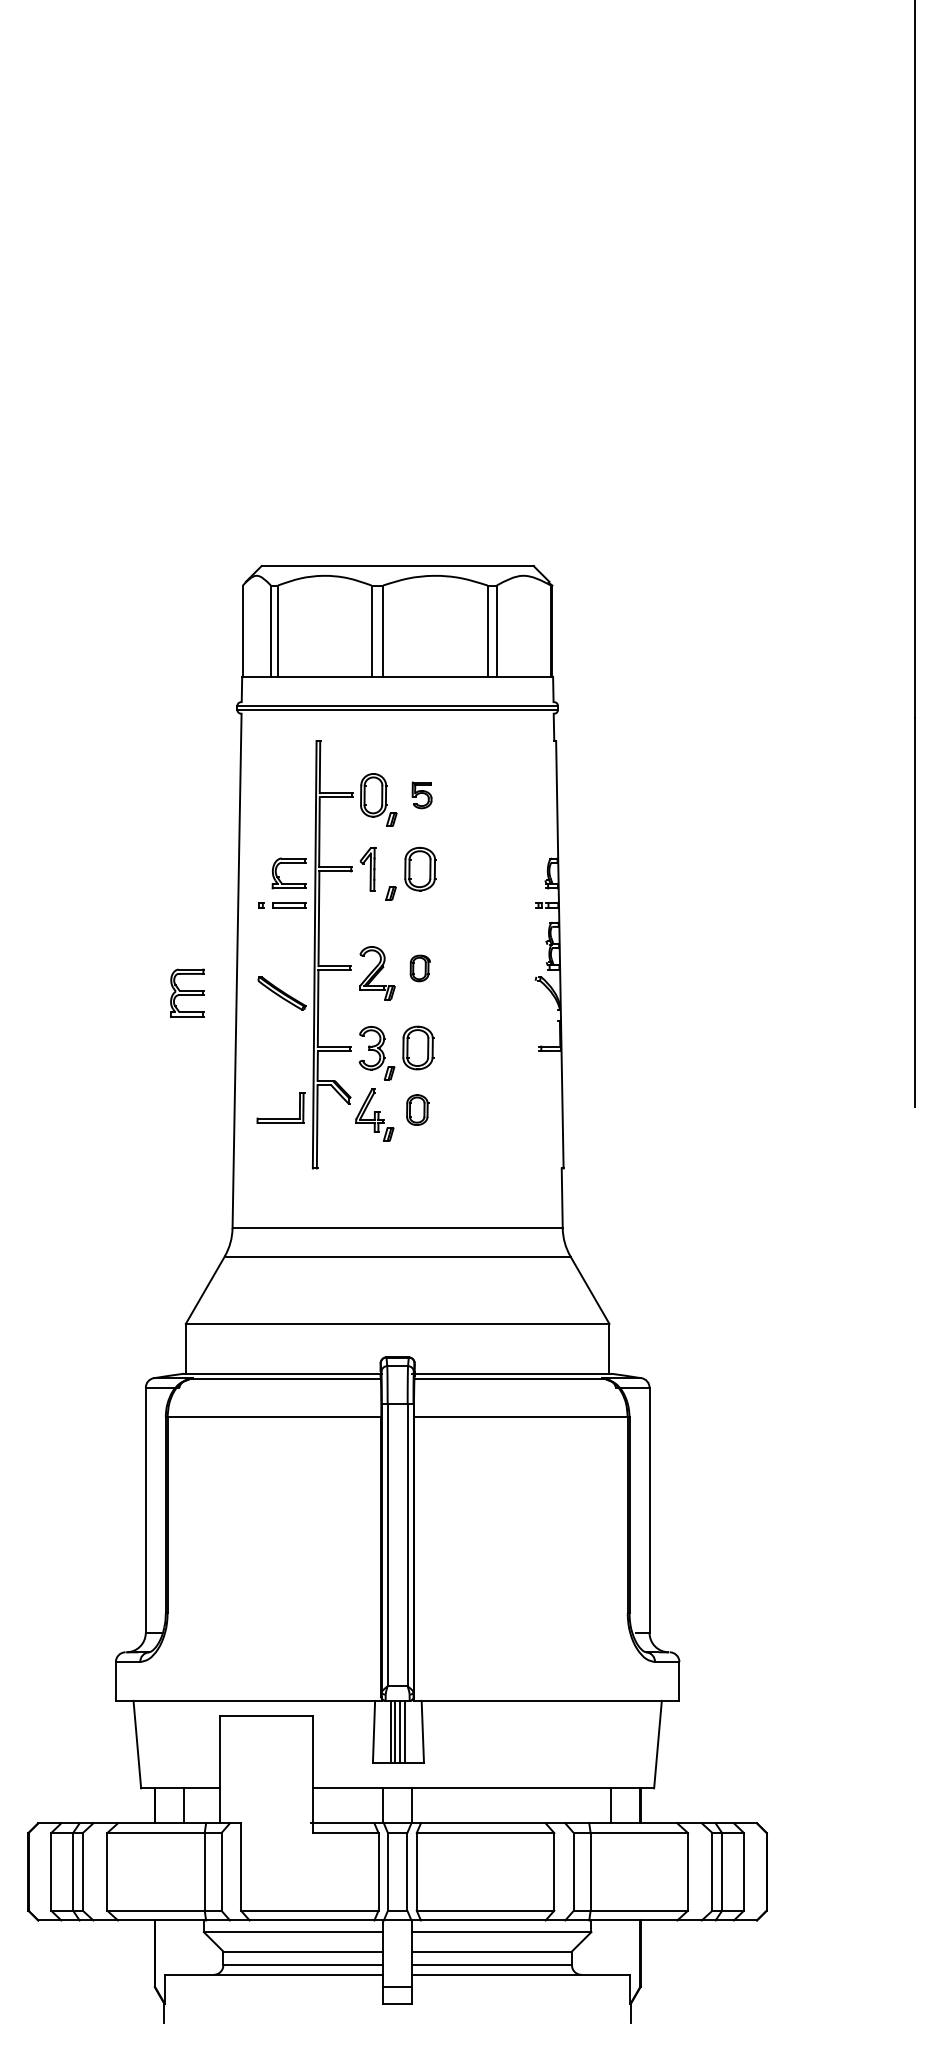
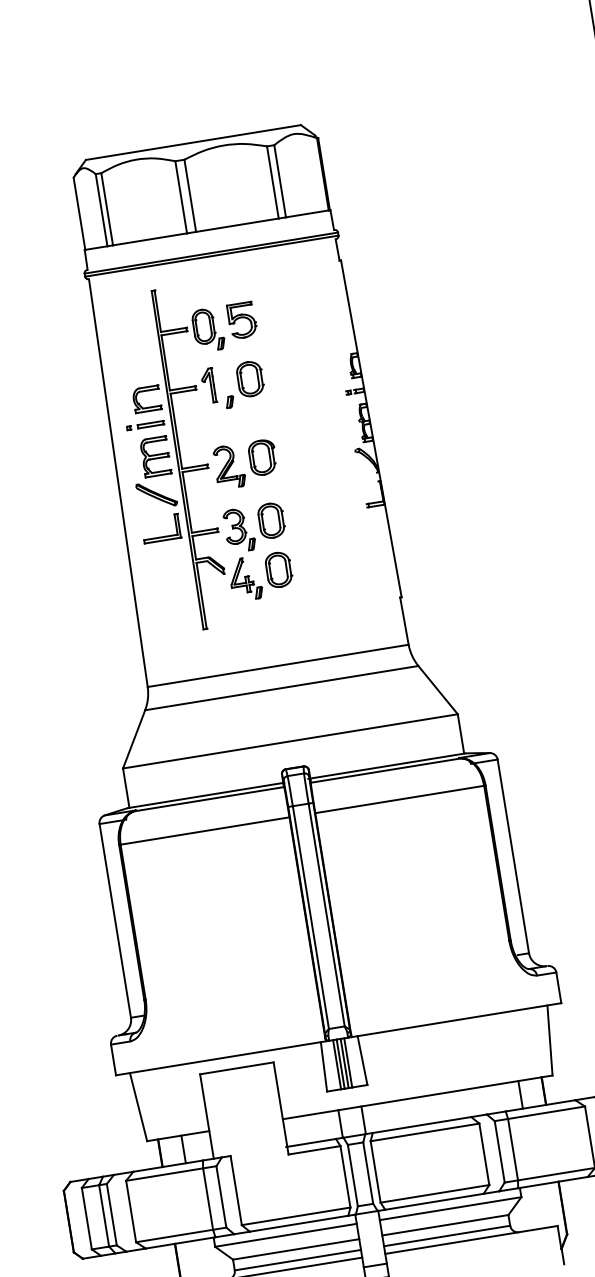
part: (422, 795) -> (242, 320), size x1.67
part: (420, 968) -> (262, 457), size x1.67
part: (187, 992) -> (155, 456), moved
part: (417, 1109) -> (278, 569), size x1.43
part: (280, 1118) -> (162, 537), moved

